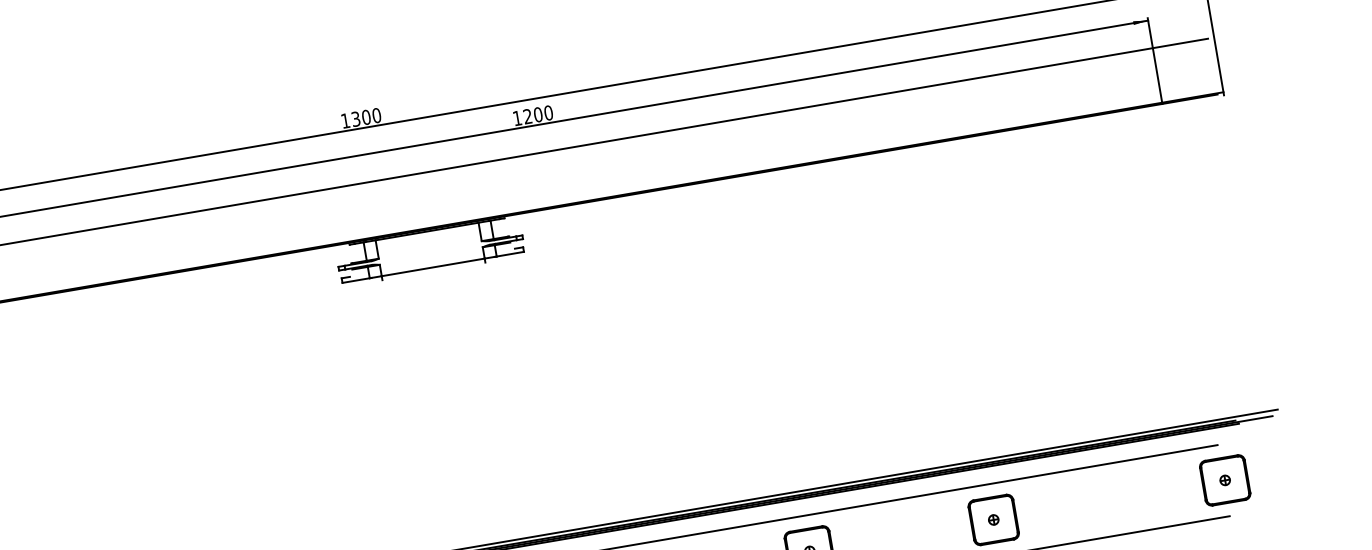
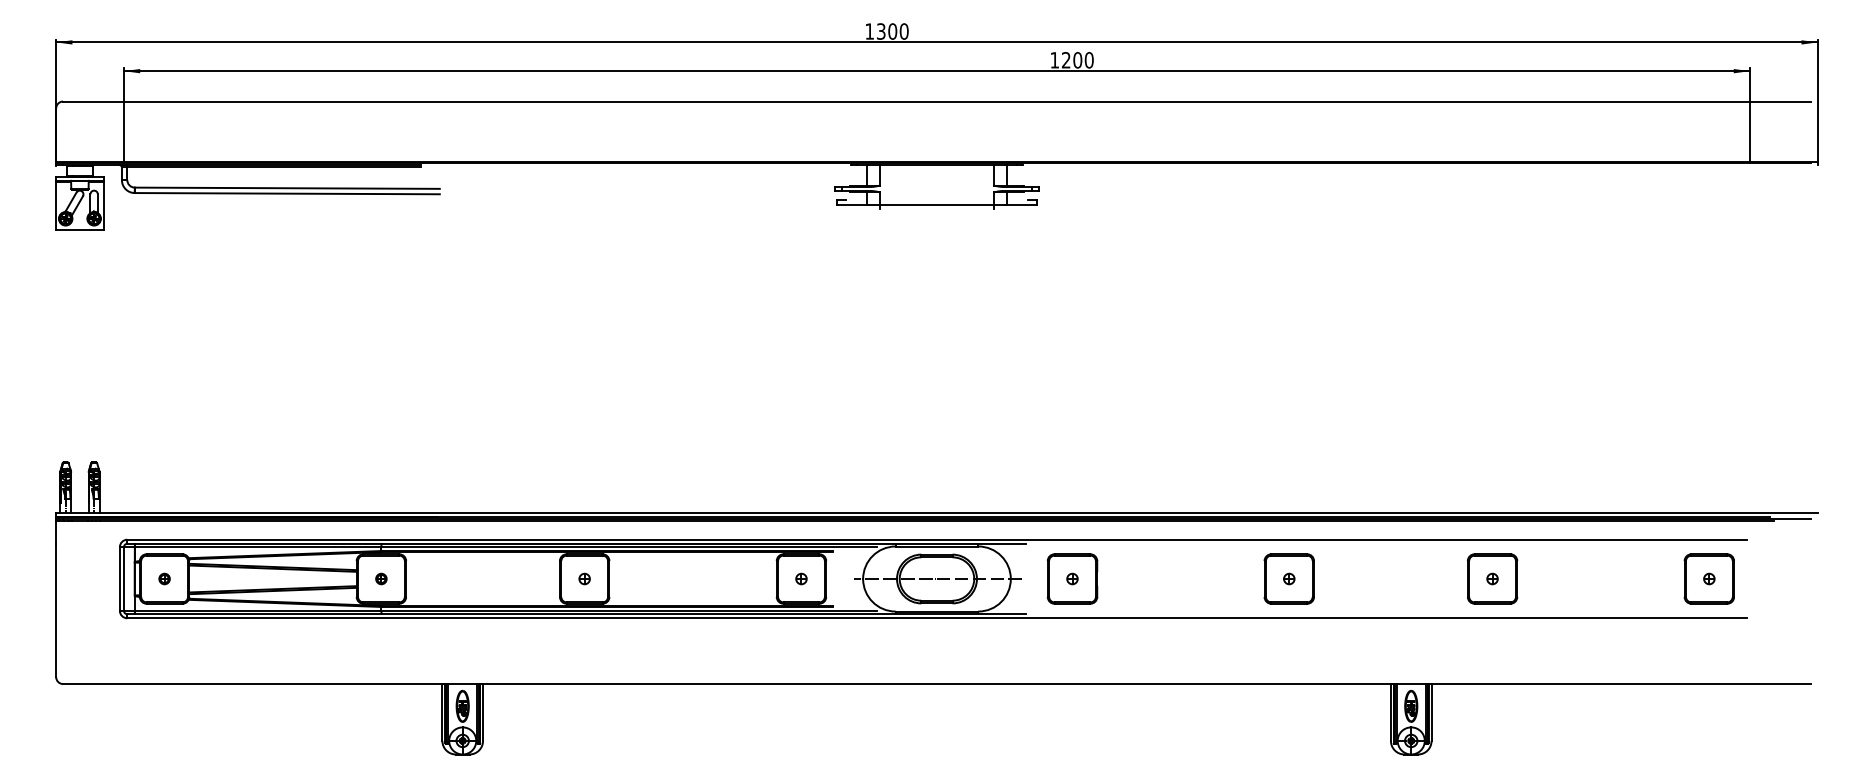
part: (1224, 480) -> (1708, 578), moved

